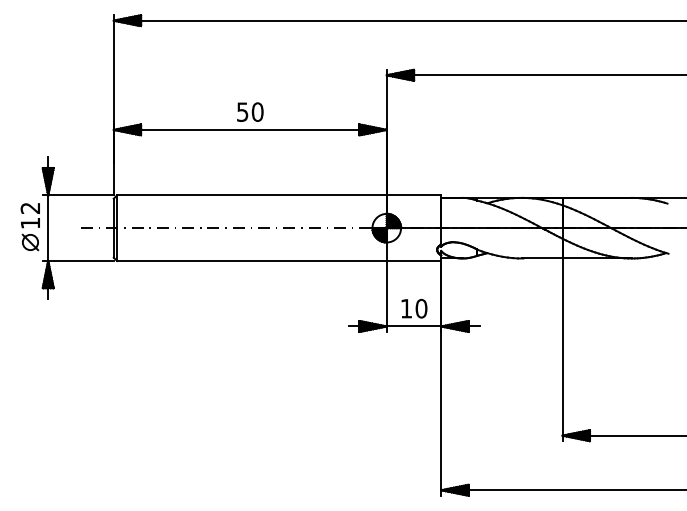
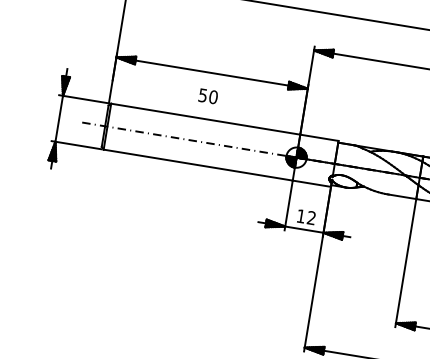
text: (250, 111) -> (208, 95), moved
part: (29, 227) -> (46, 116), removed
text: (421, 308) -> (311, 217), 10 -> 12

